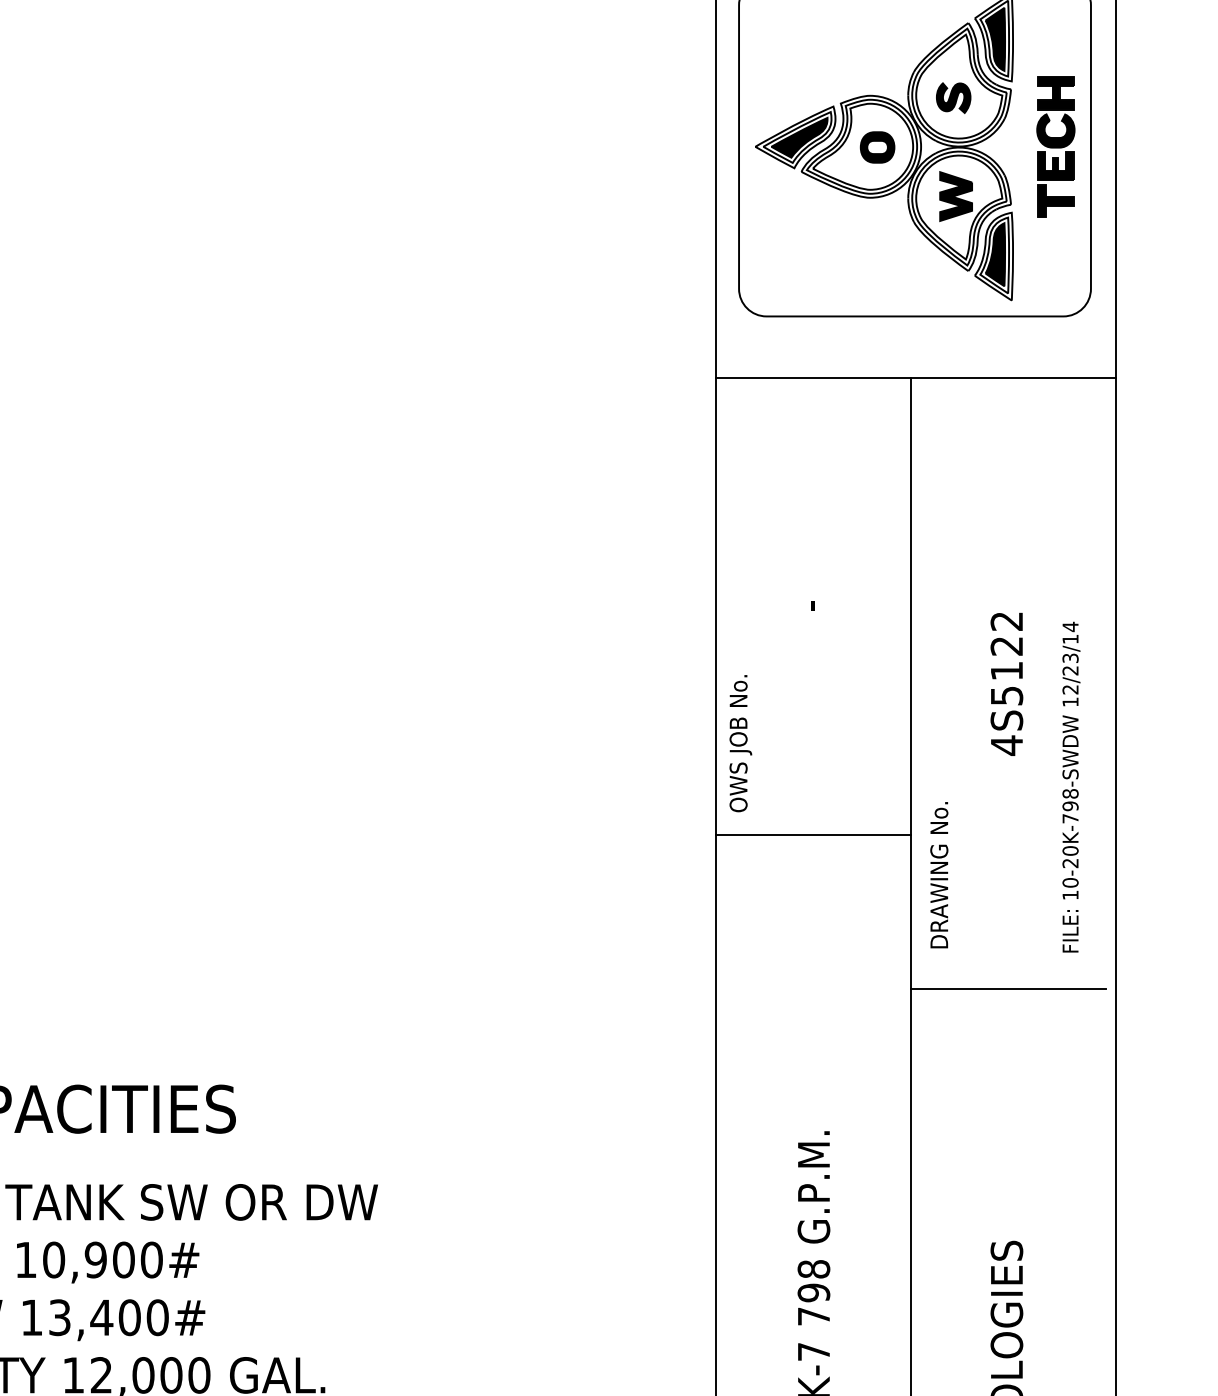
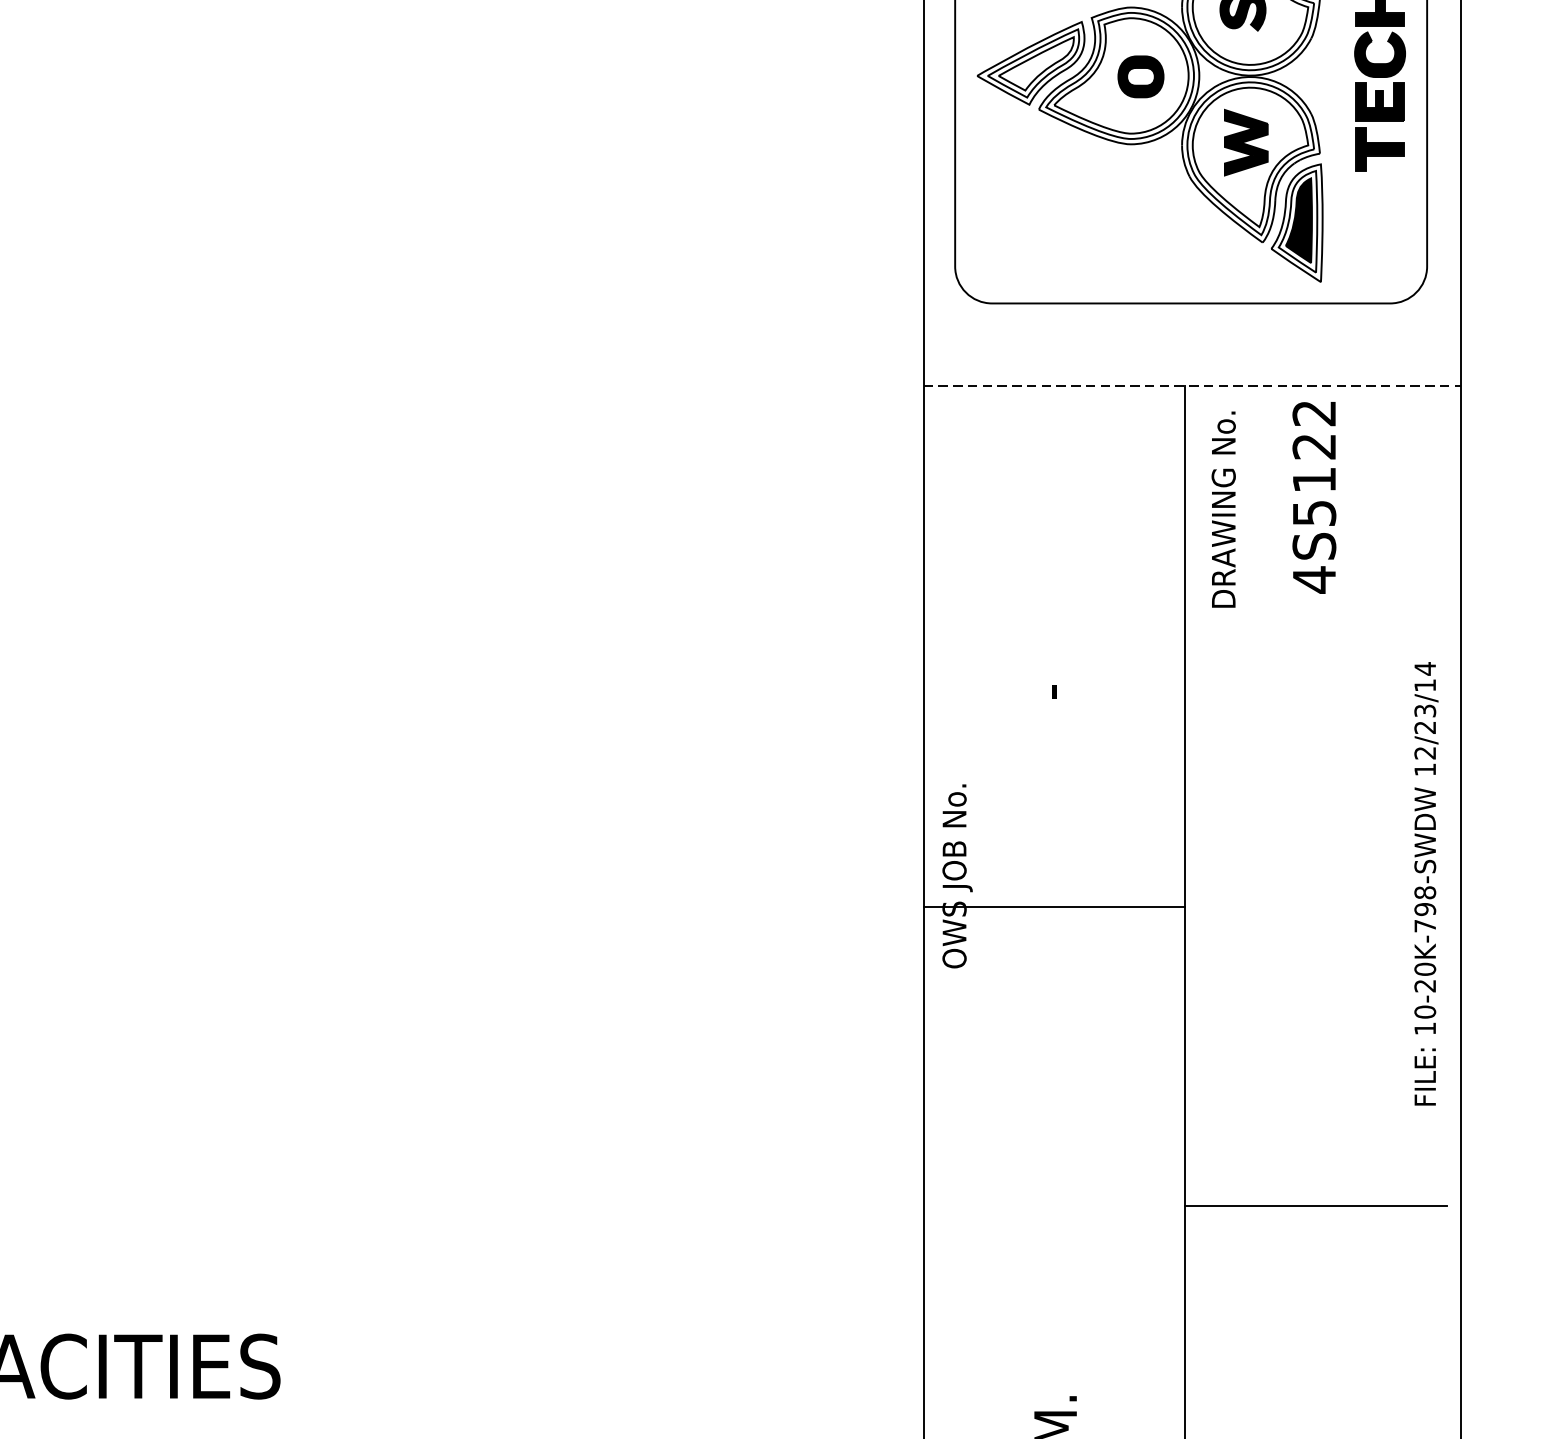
fill: (799, 137) -> (1036, 63), removed
line: (916, 377) -> (1193, 385), solid -> dashed
text: (1006, 683) -> (1313, 496), moved
text: (1071, 786) -> (1426, 882), moved
line: (812, 834) -> (1053, 907), moved
text: (939, 875) -> (1223, 510), moved

